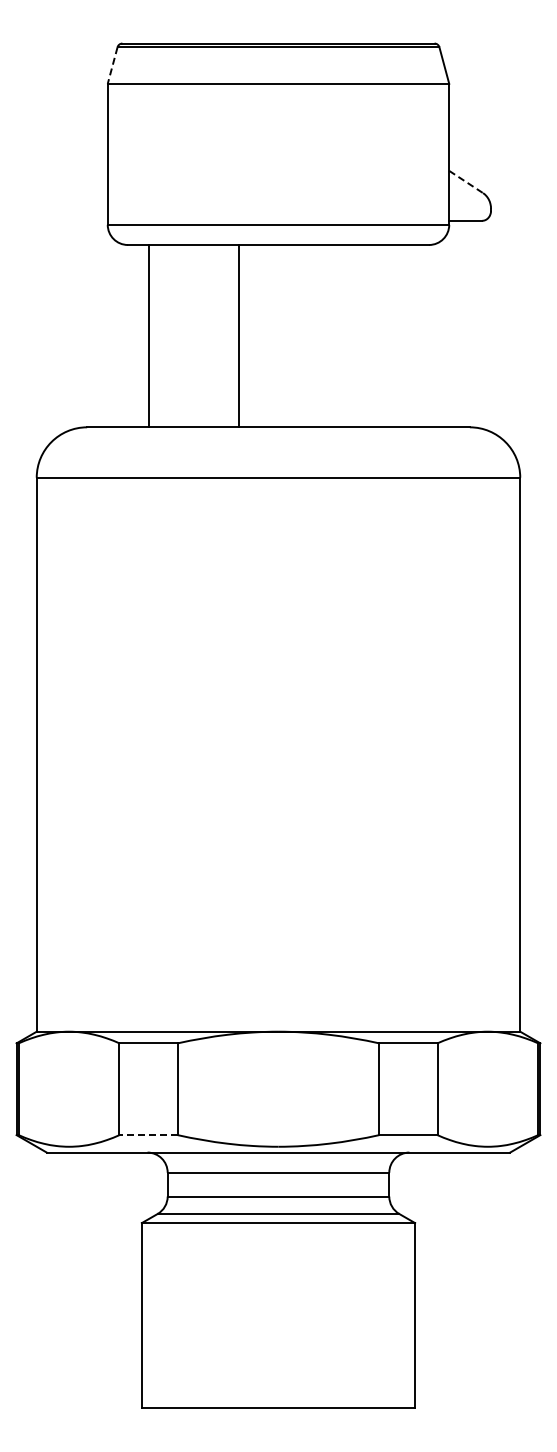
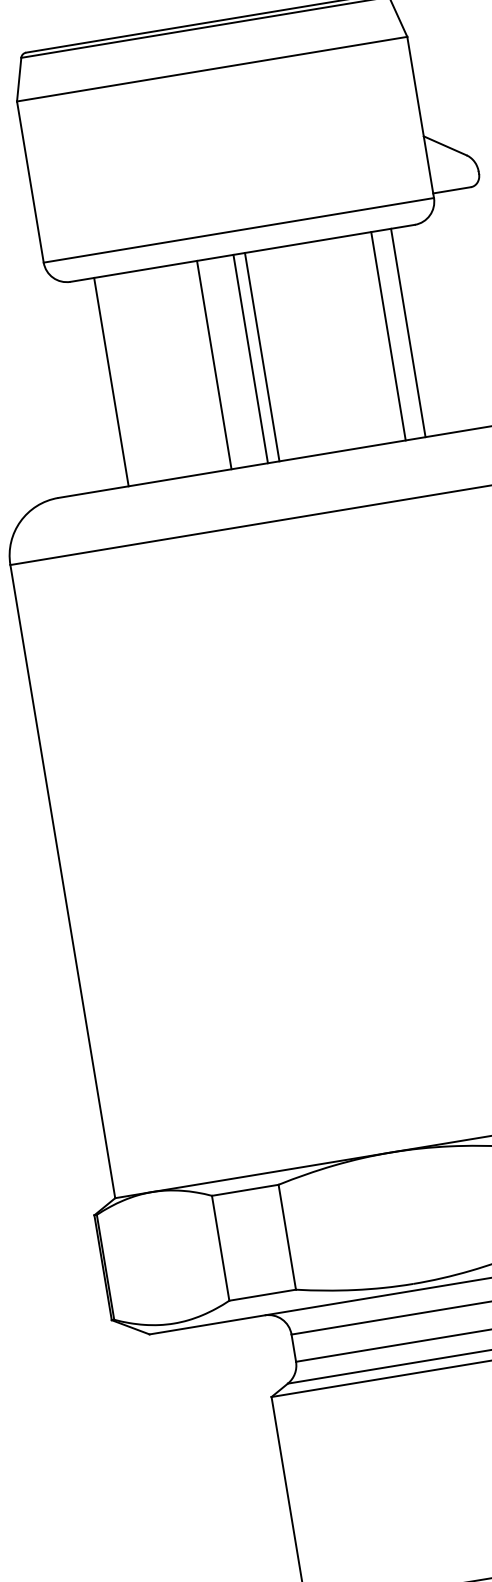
line: (112, 65) -> (19, 79), dashed -> solid
line: (466, 182) -> (445, 146), dashed -> solid
line: (270, 336) -> (250, 359), added
line: (280, 336) -> (262, 357), added
line: (390, 336) -> (387, 336), added
line: (408, 336) -> (408, 333), added
line: (148, 1135) -> (262, 1295), dashed -> solid

